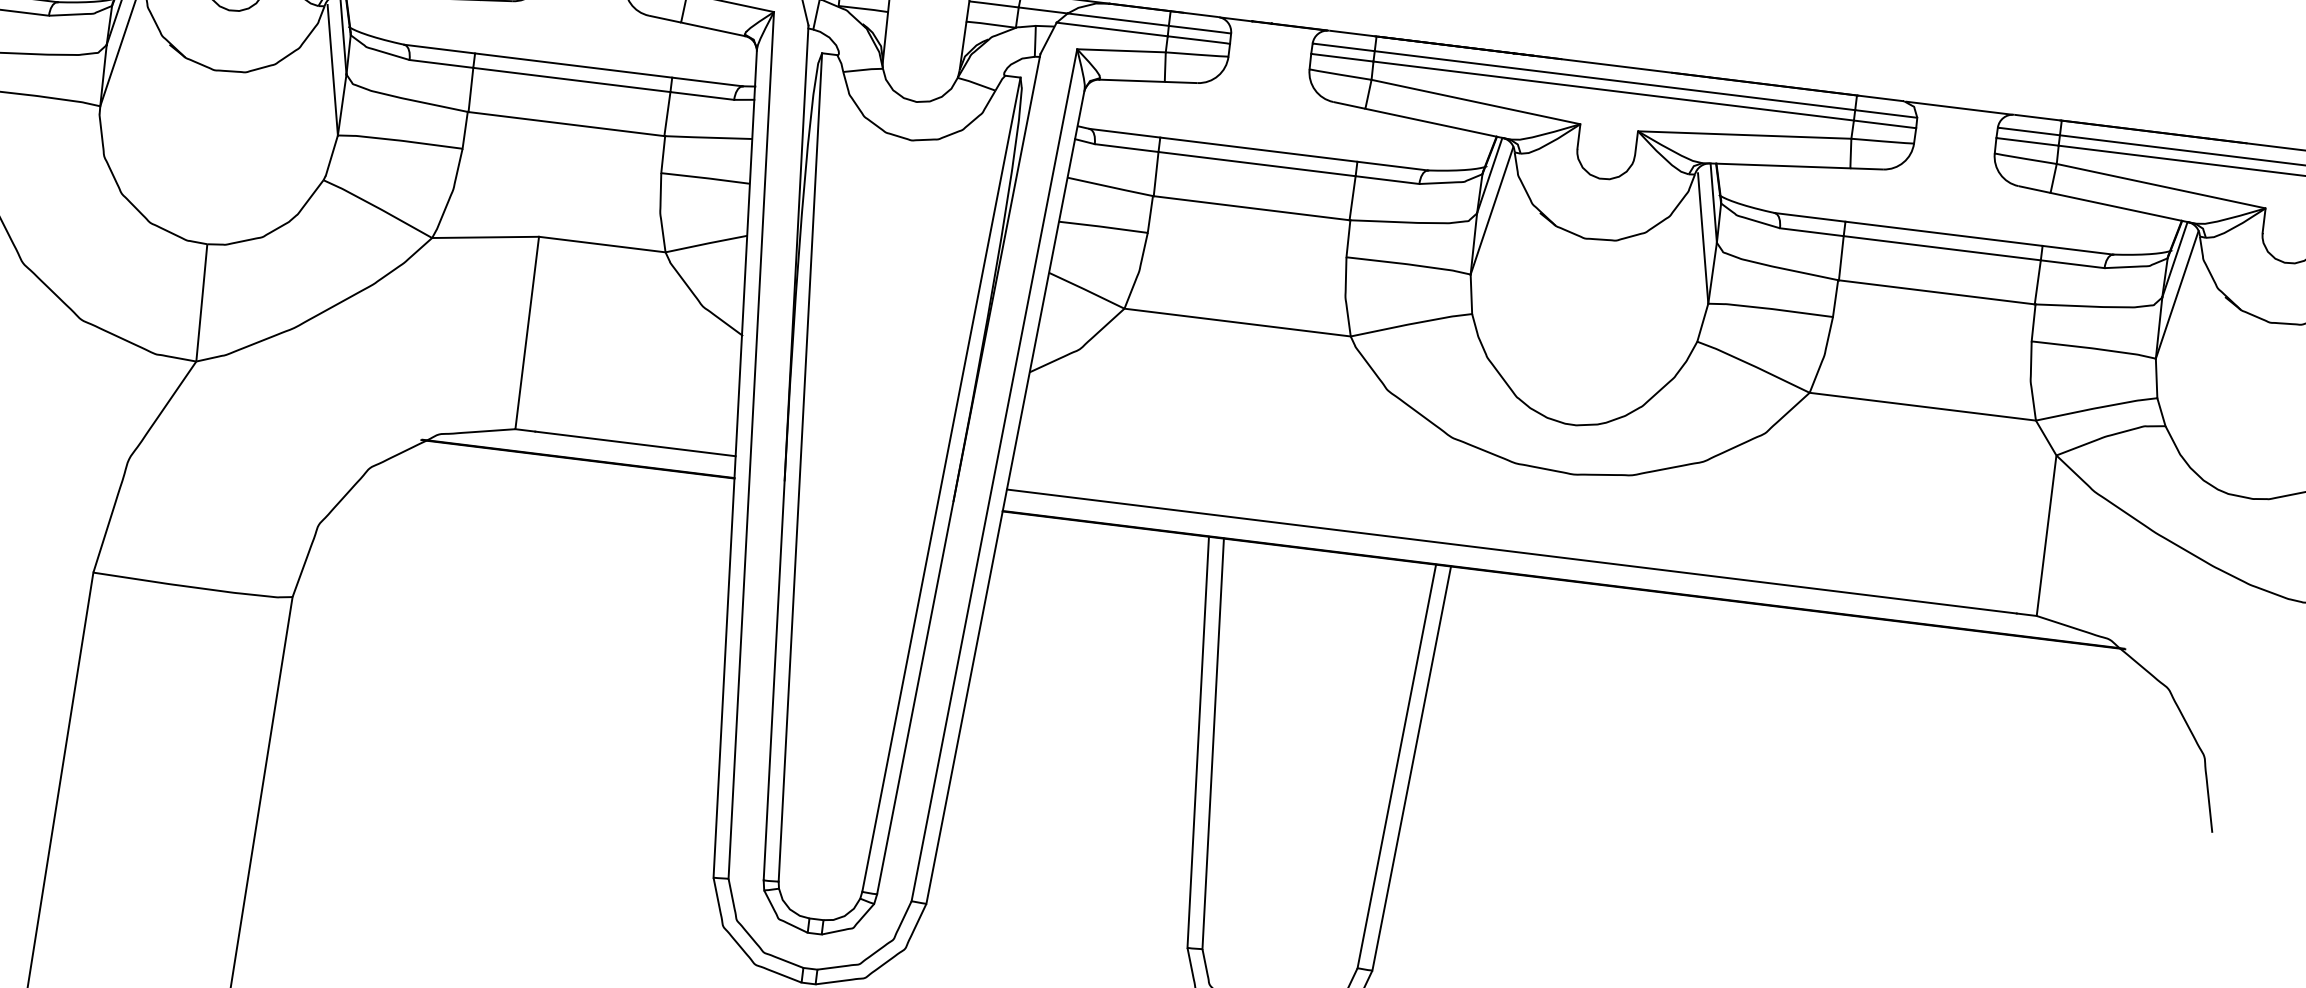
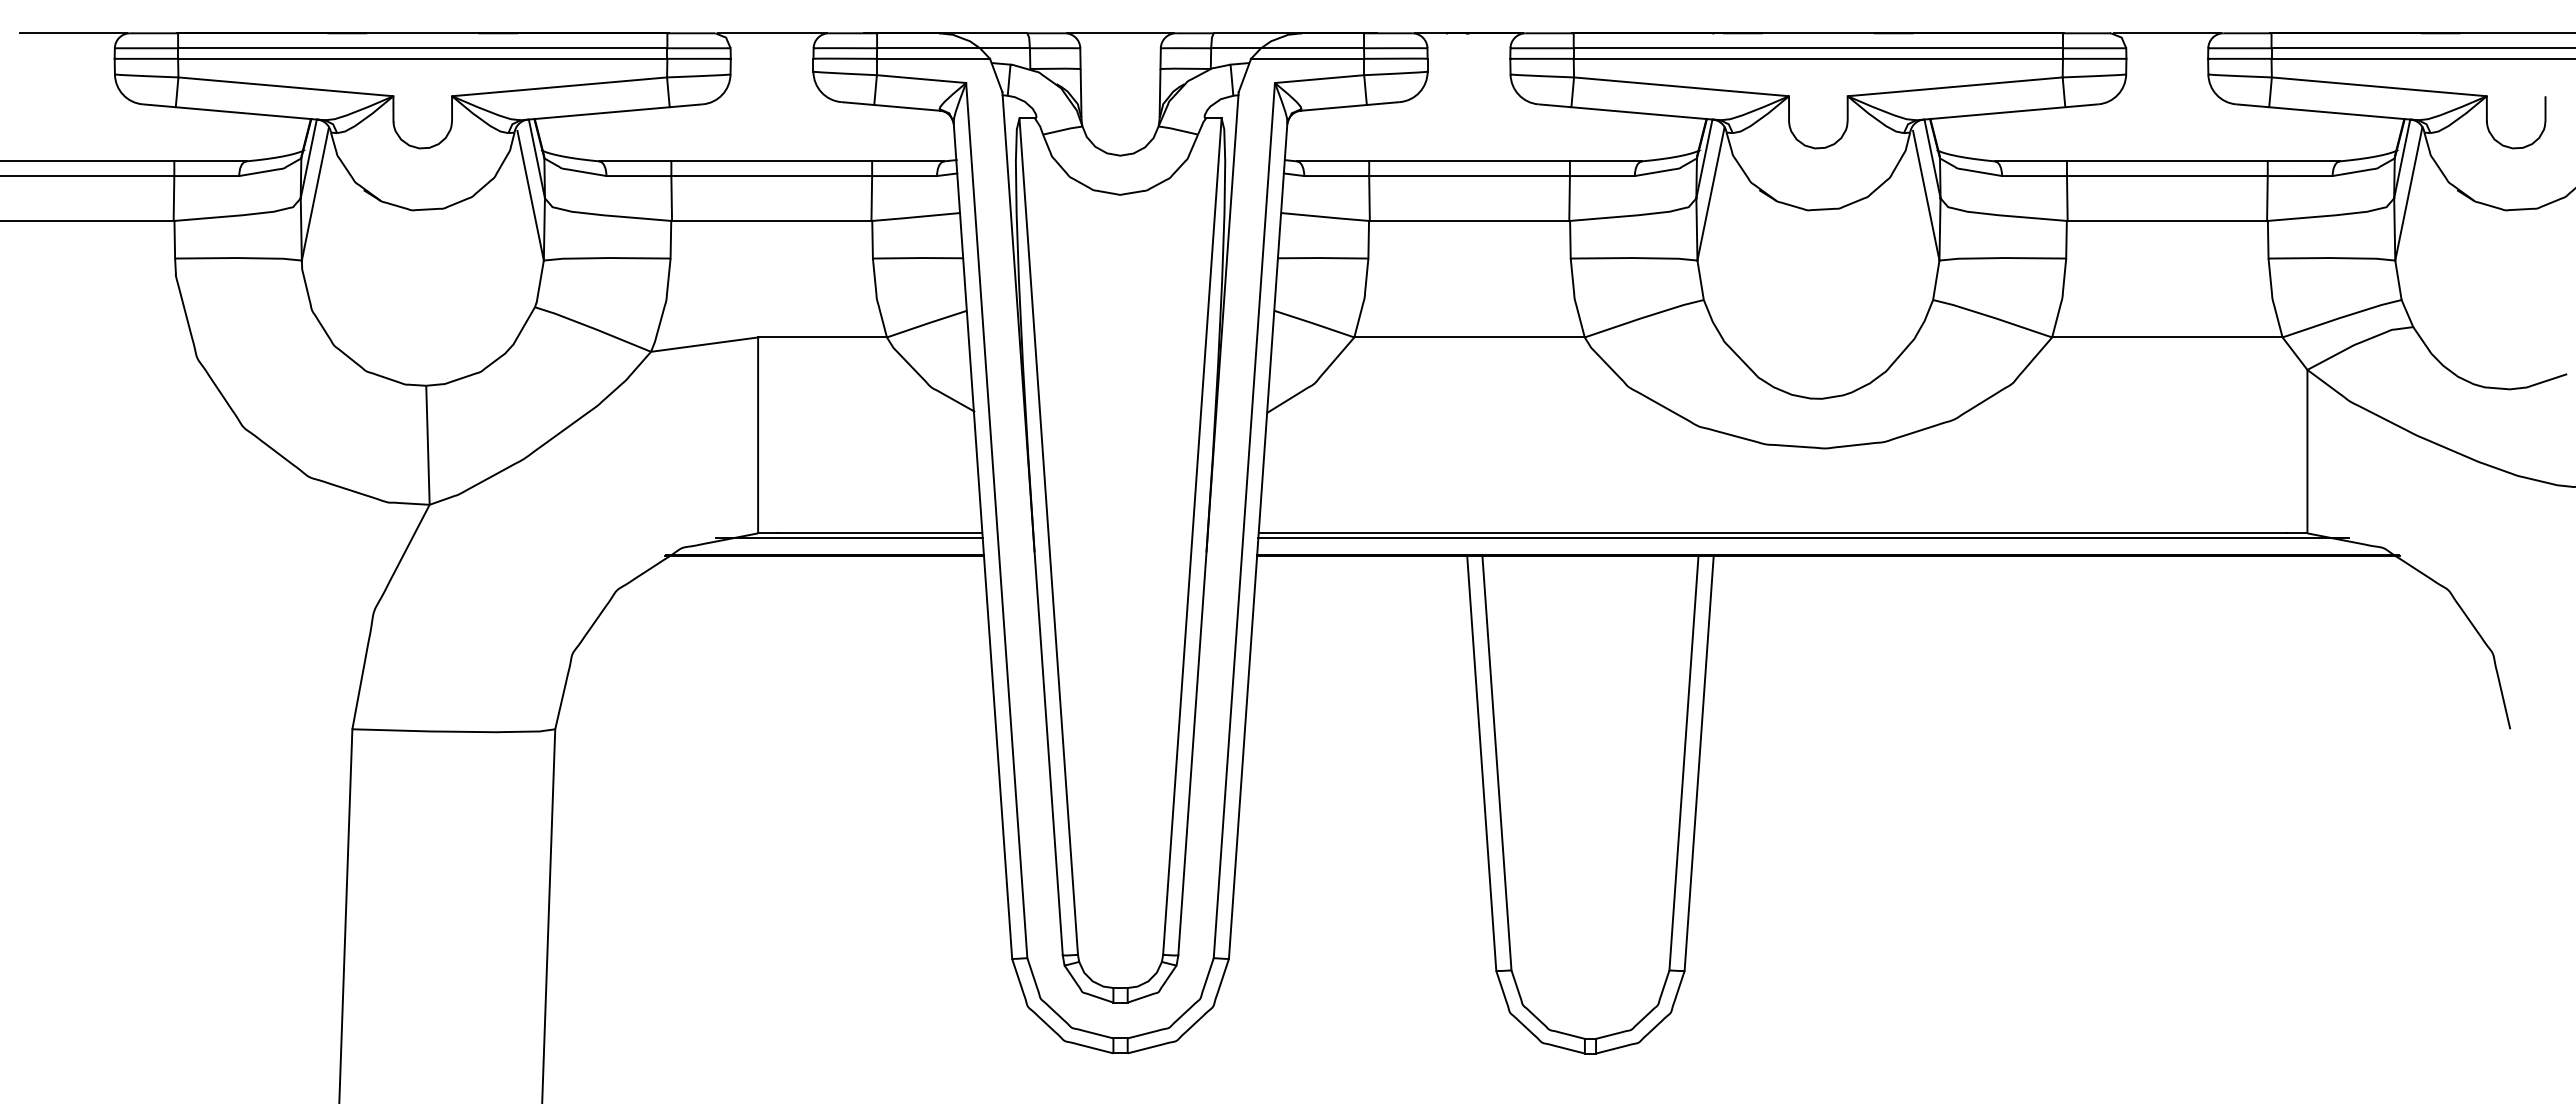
line: (604, 444) -> (849, 537), added
line: (1541, 559) -> (1803, 537), added

